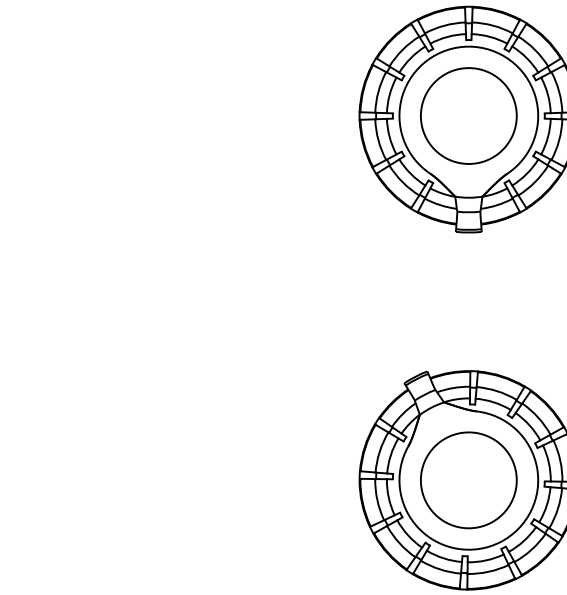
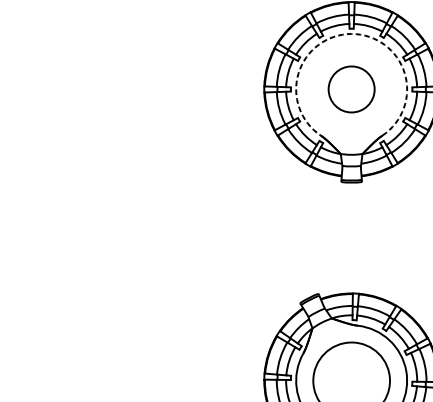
arc: (468, 46) -> (351, 33), solid -> dashed
circle: (468, 115) -> (351, 89), size x0.6

